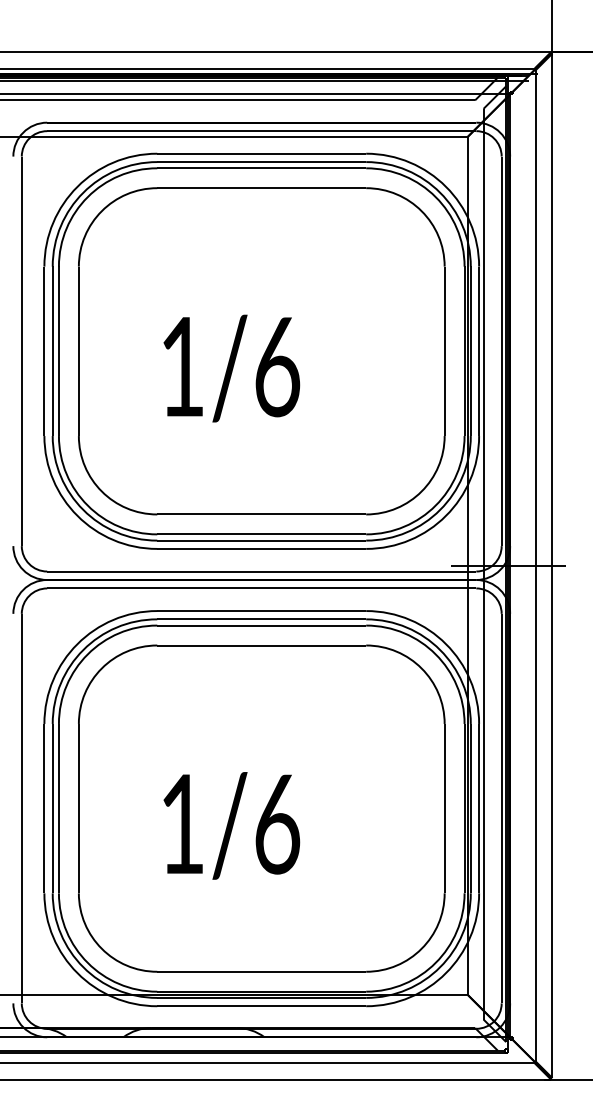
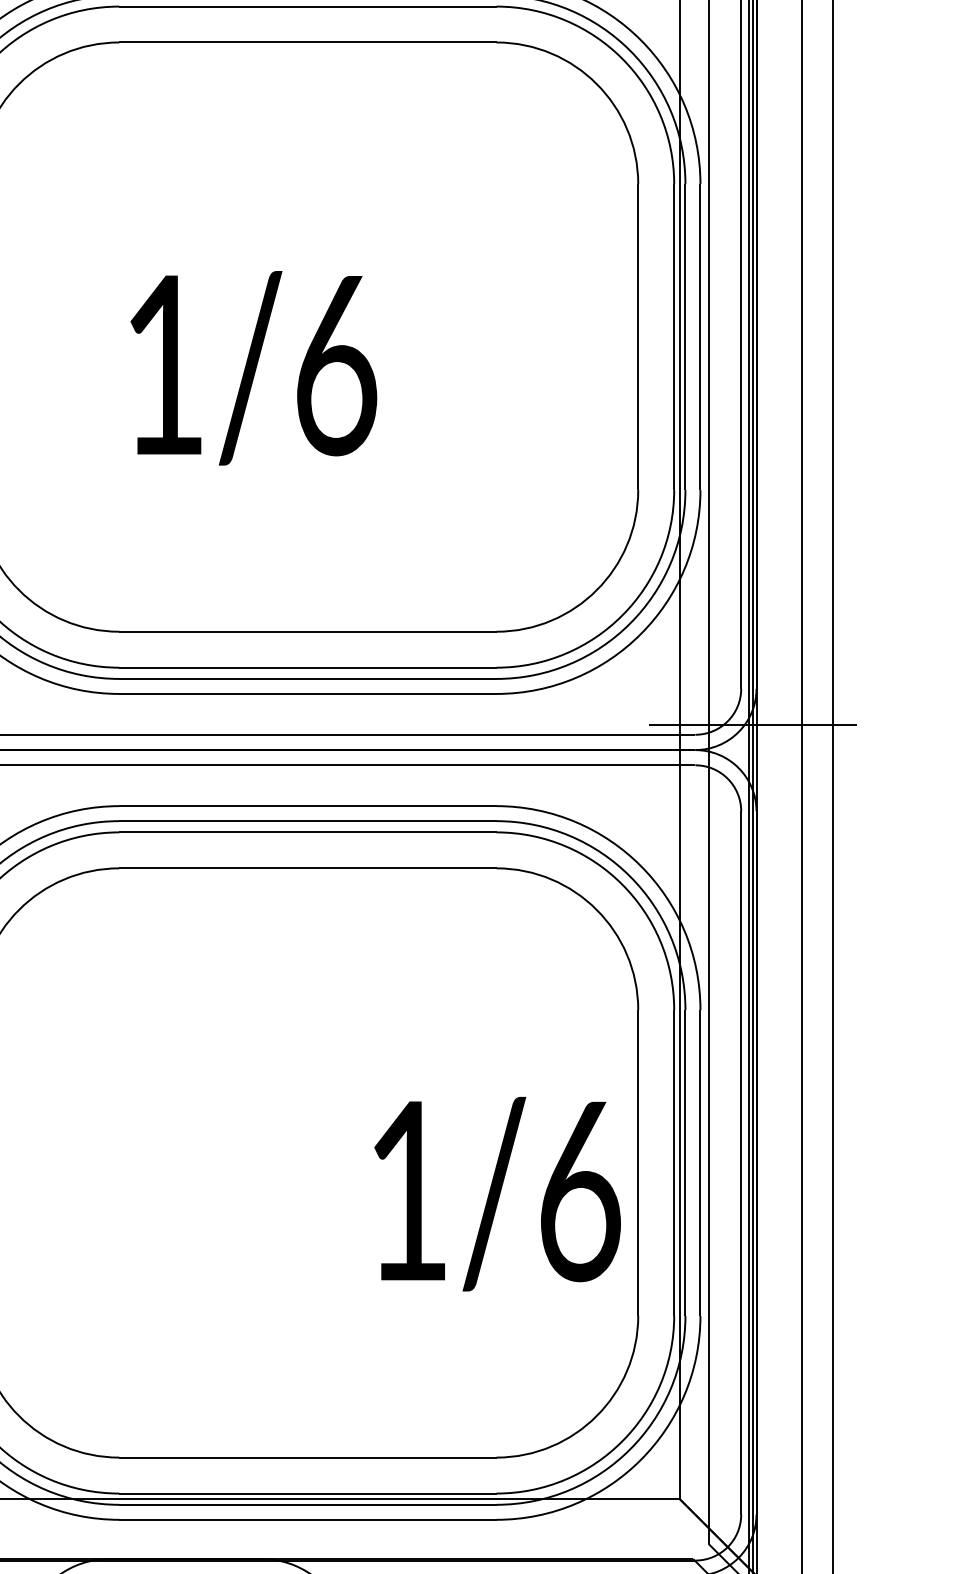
text: (231, 825) -> (497, 1193), moved

